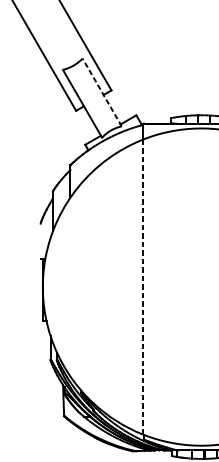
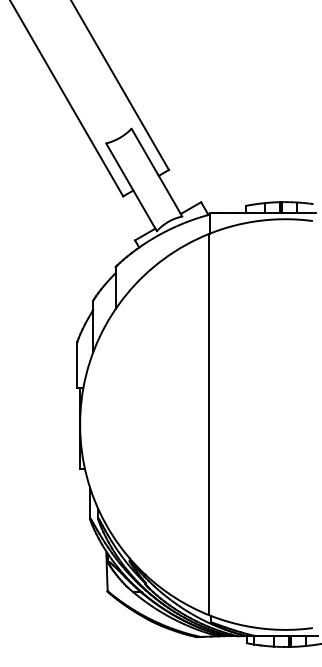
line: (101, 92) -> (156, 172), dashed -> solid
line: (40, 240) -> (77, 364), added
line: (142, 287) -> (209, 424), dashed -> solid

